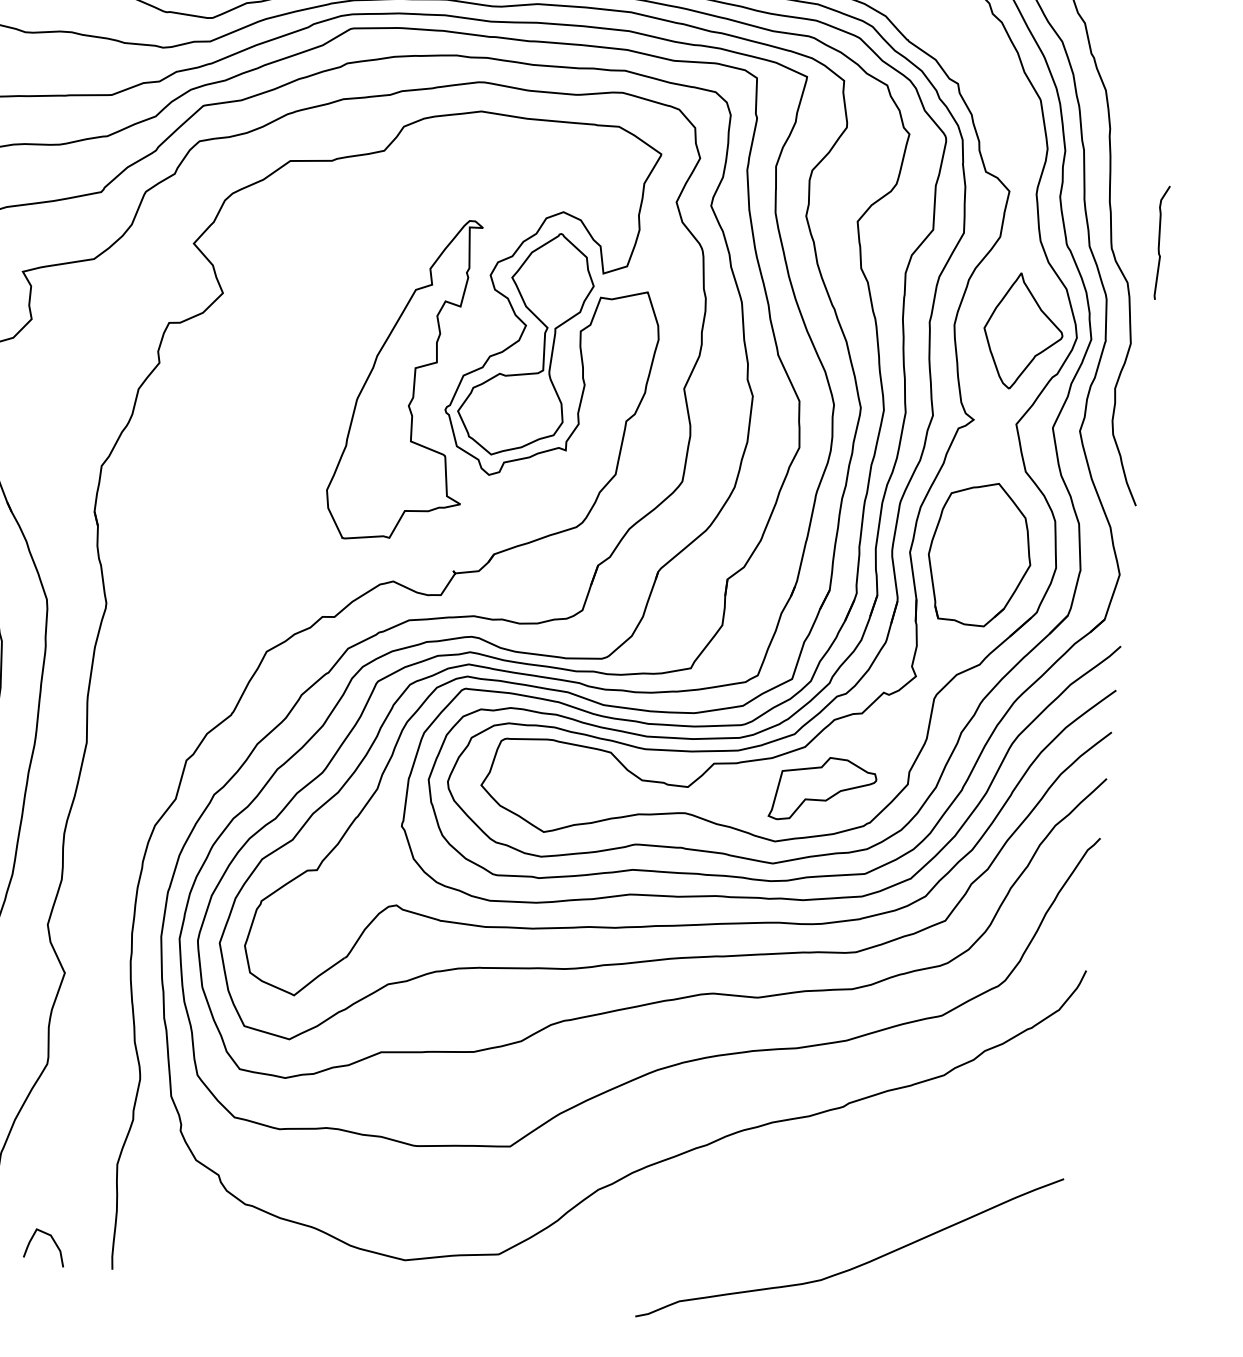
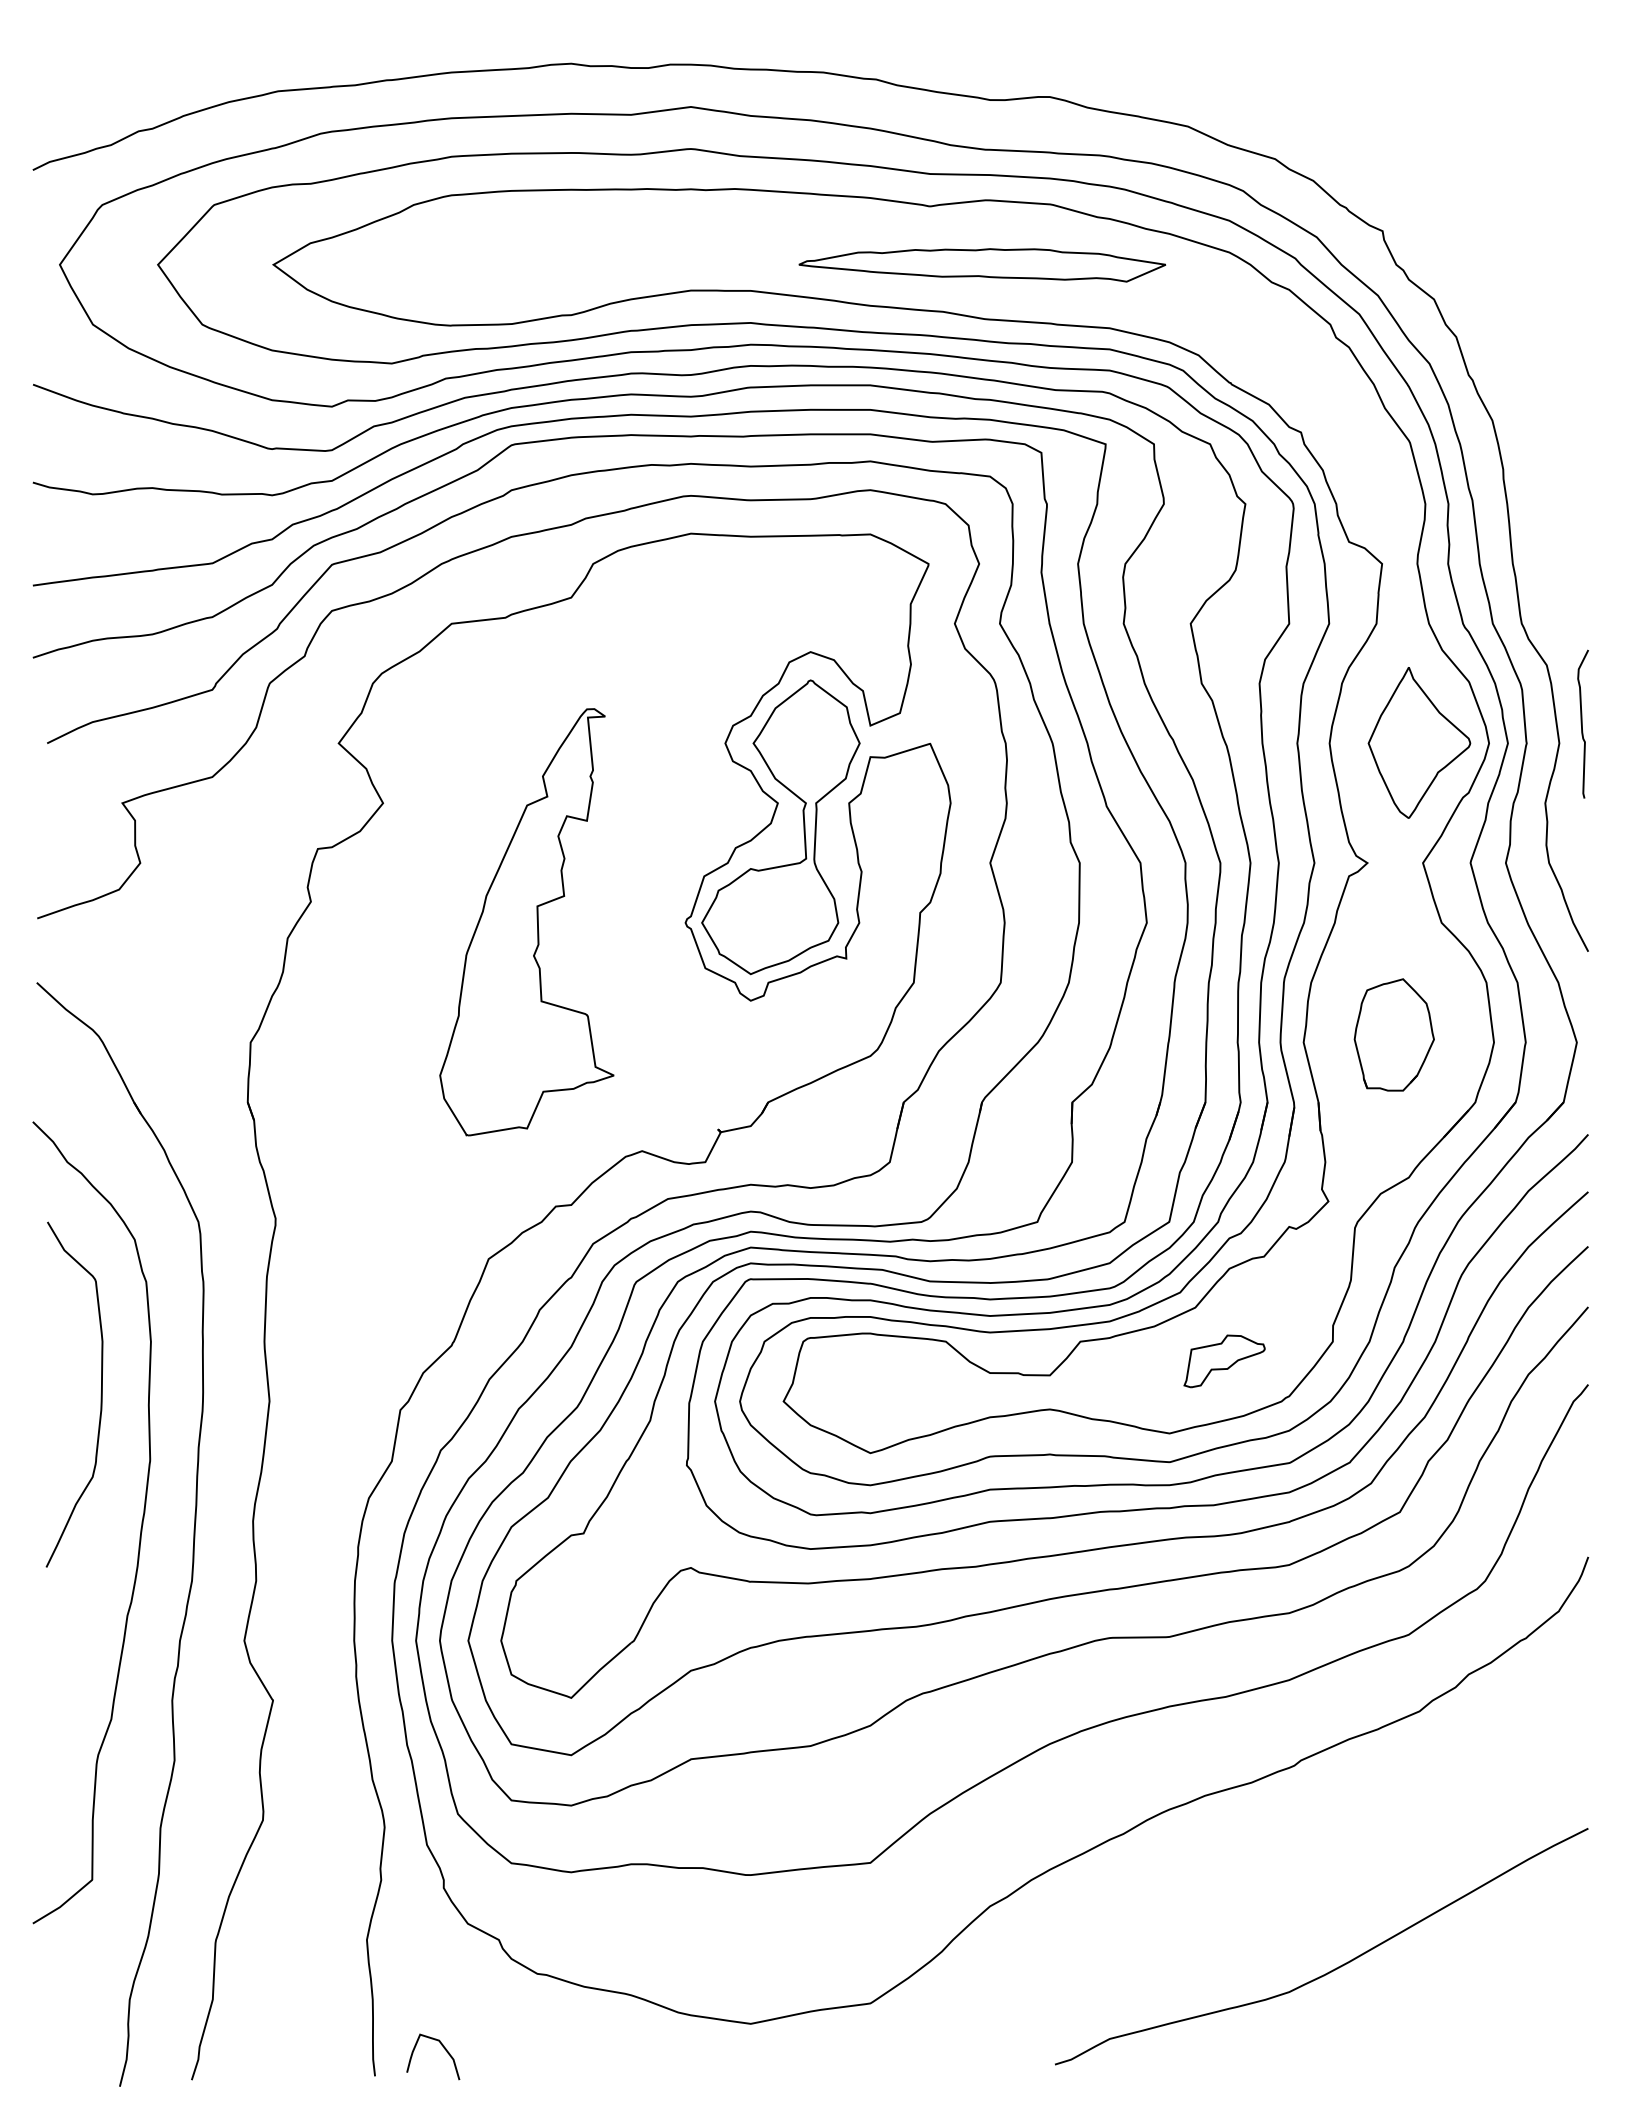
curve: (1159, 242) -> (1582, 723), moved
part: (405, 379) -> (526, 922), moved
part: (980, 553) -> (1394, 1034), size x0.6
part: (823, 790) -> (1224, 1361), size x0.6
curve: (53, 1241) -> (443, 2048), moved

